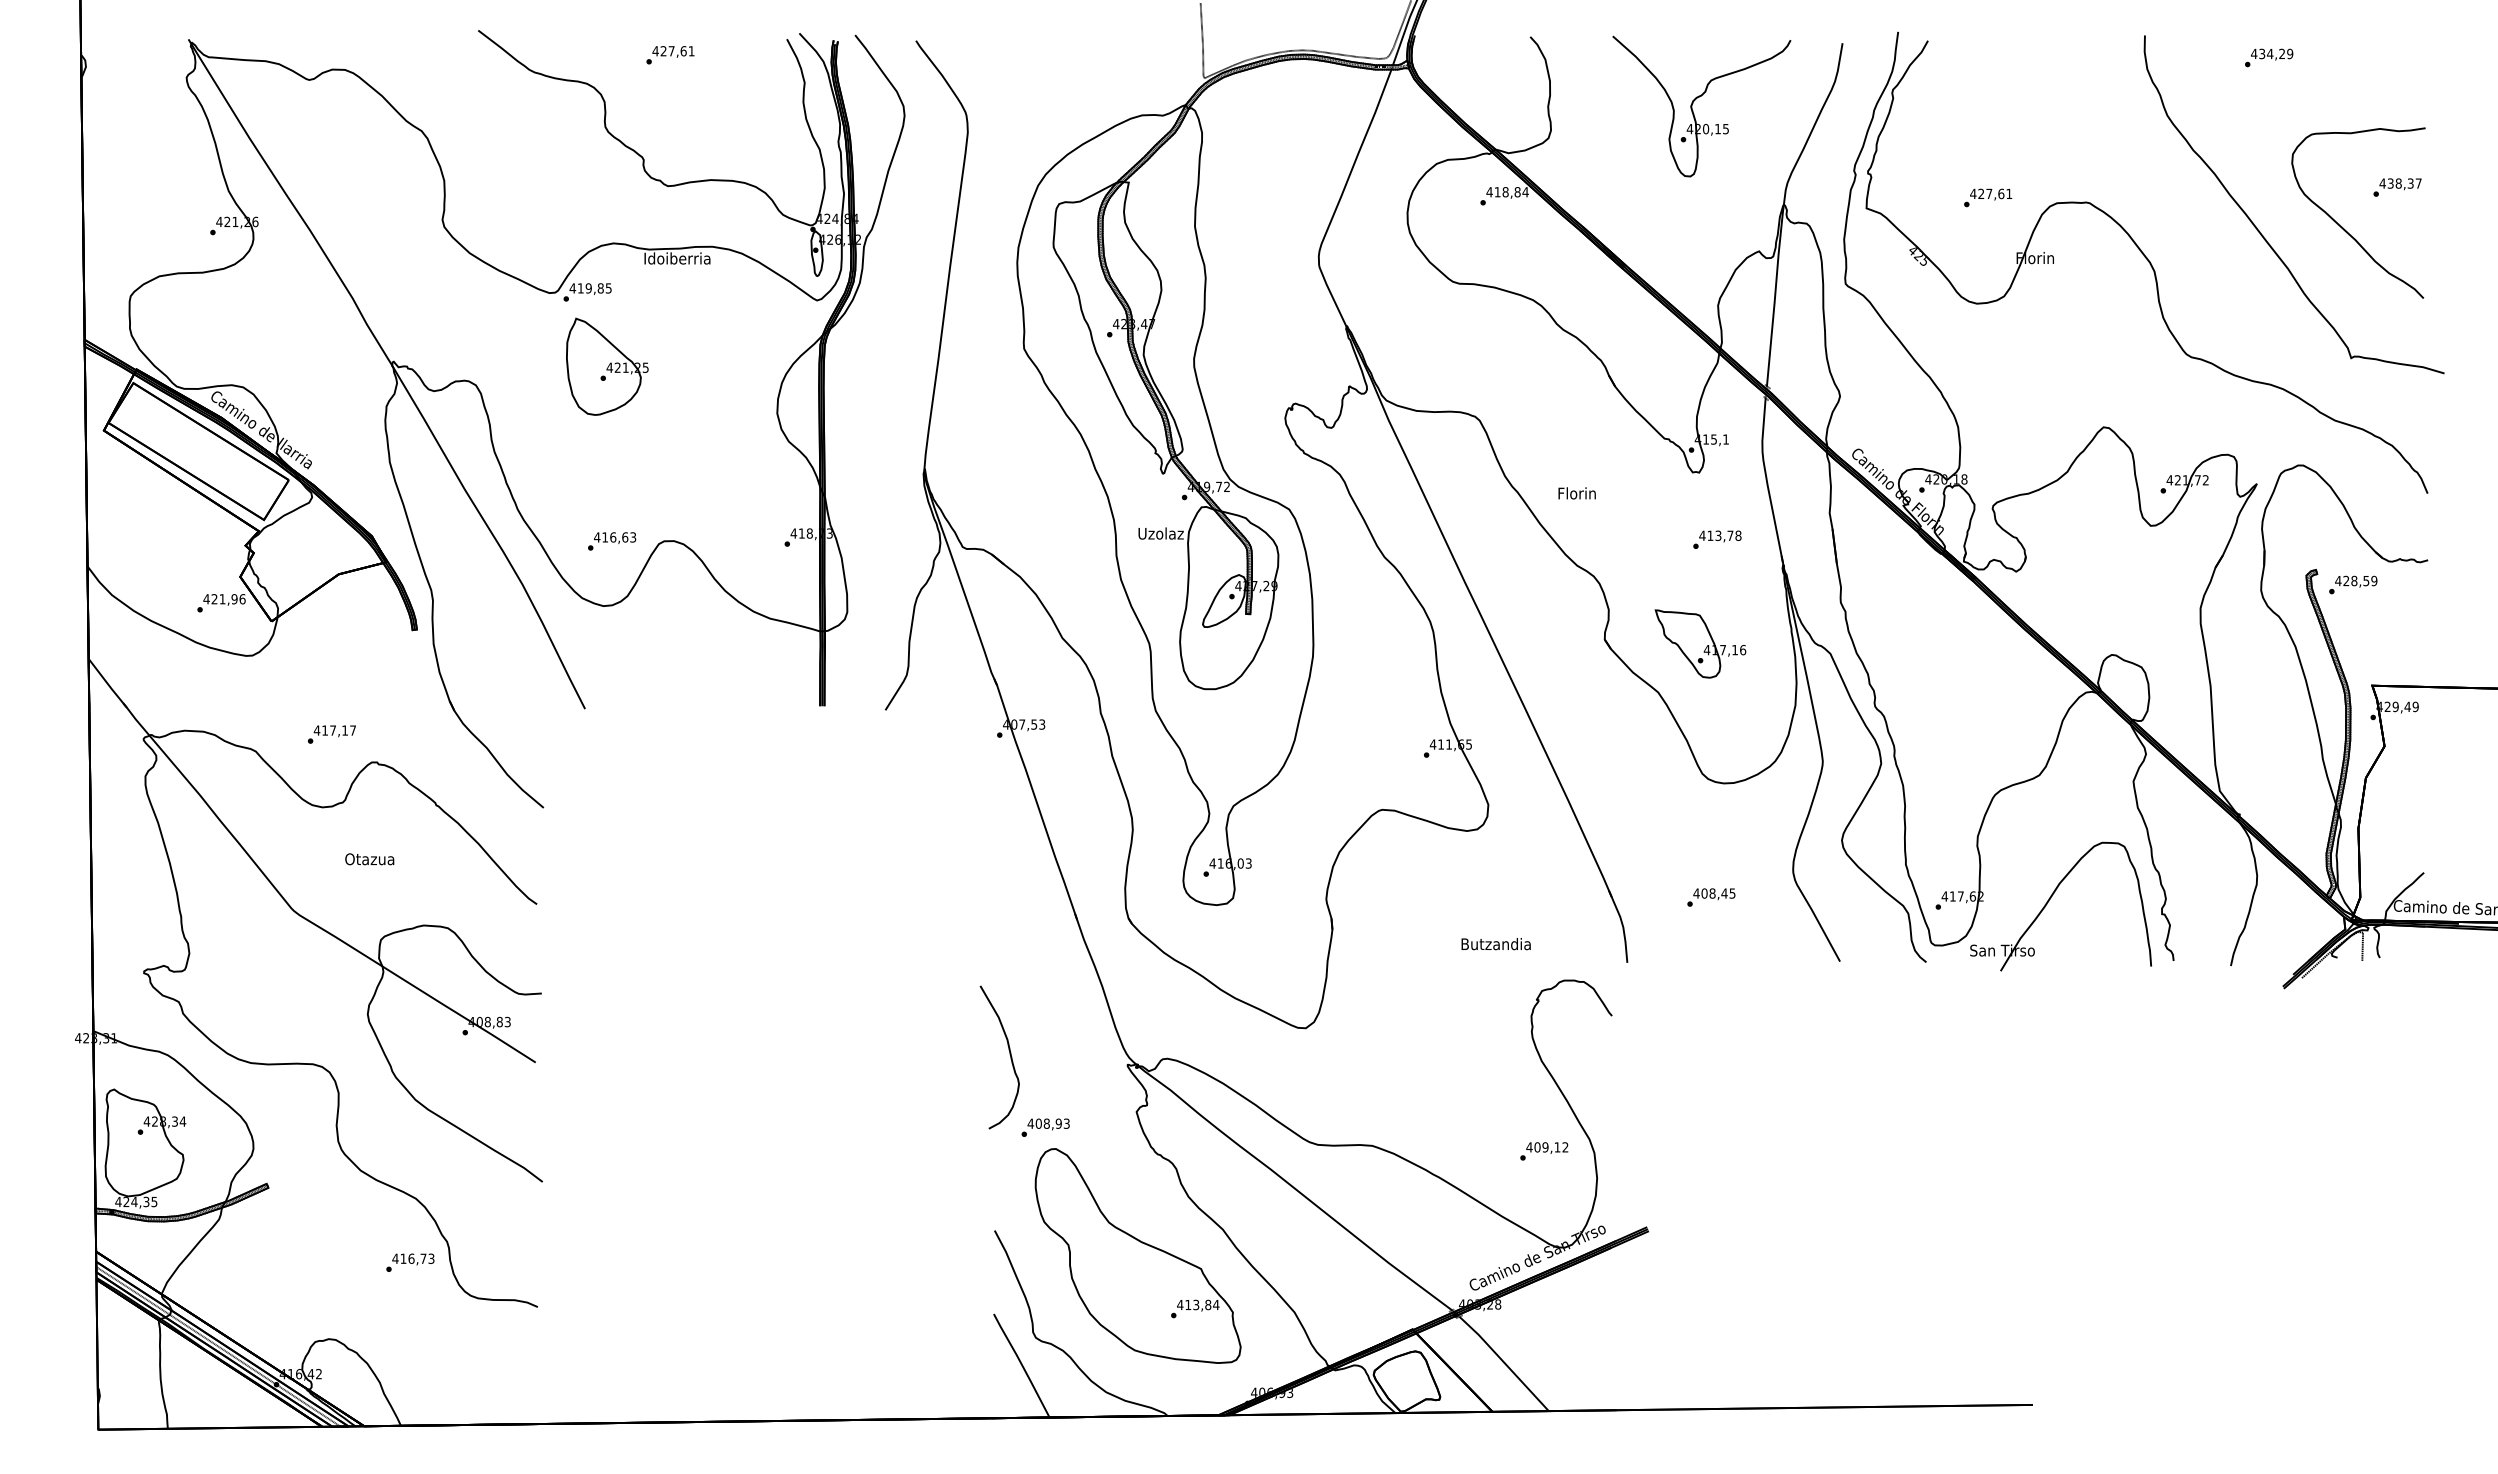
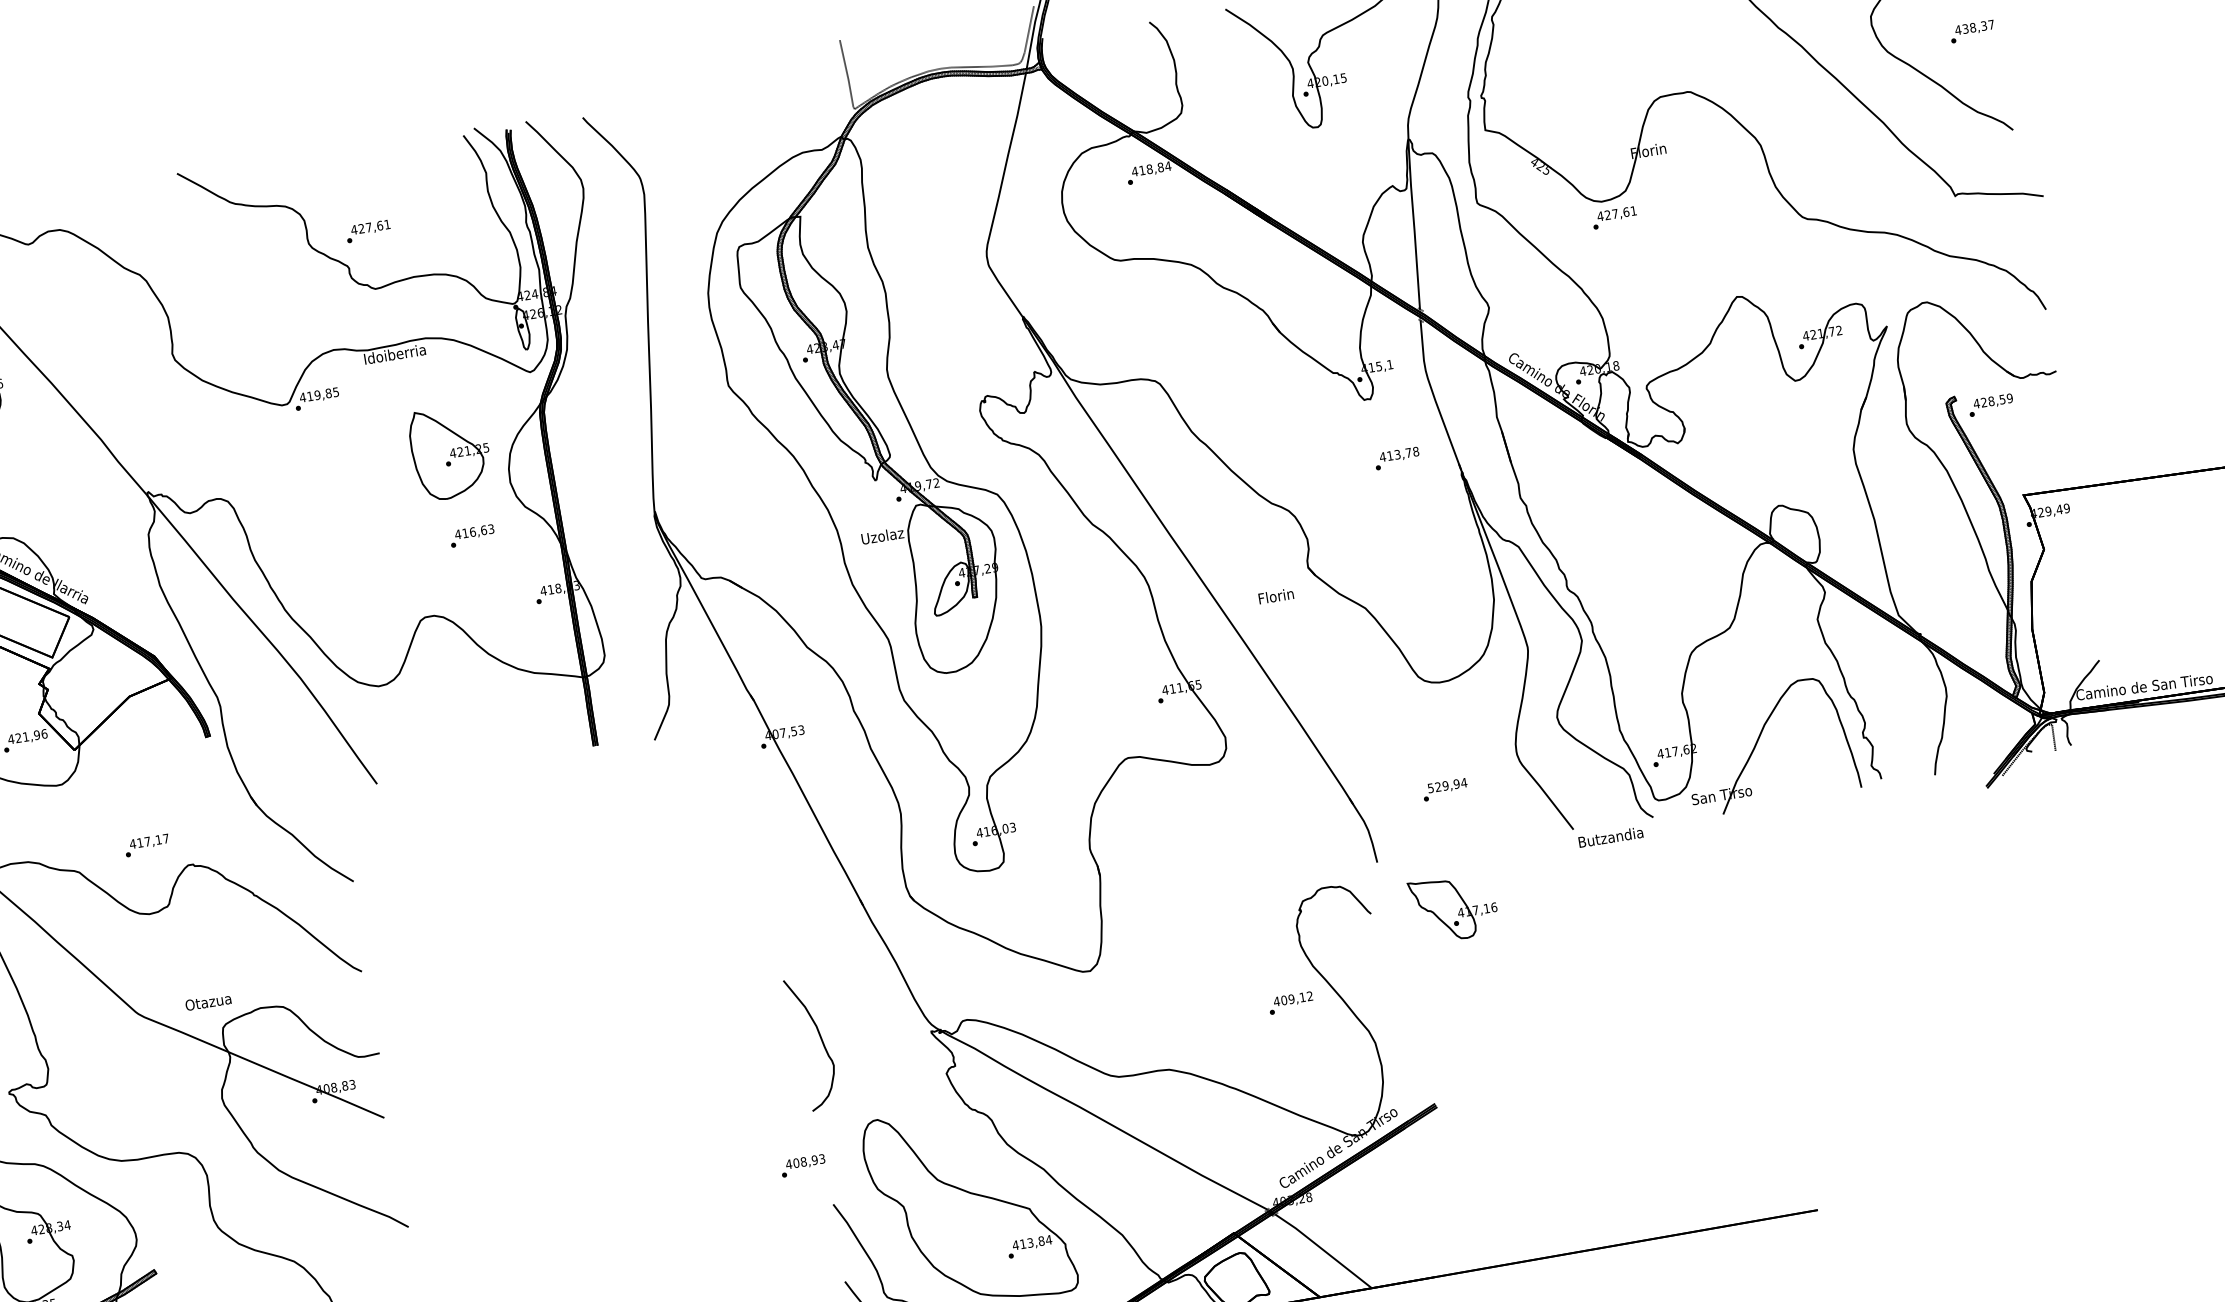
text: (670, 55) -> (368, 231), moved
text: (1988, 197) -> (1615, 217), moved
part: (607, 366) -> (450, 452), moved
text: (1576, 493) -> (1275, 596), moved
text: (612, 541) -> (472, 535), moved
part: (1700, 643) -> (1453, 907), moved
text: (369, 859) -> (208, 1002), moved
text: (1714, 893) -> (1447, 785), 408,45 -> 529,94
text: (1495, 944) -> (1610, 837), moved
text: (1045, 1127) -> (803, 1165), moved
text: (1544, 1151) -> (1291, 1003), moved

